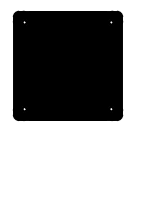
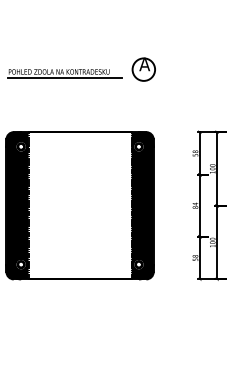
fill: (67, 65) -> (79, 205), removed

